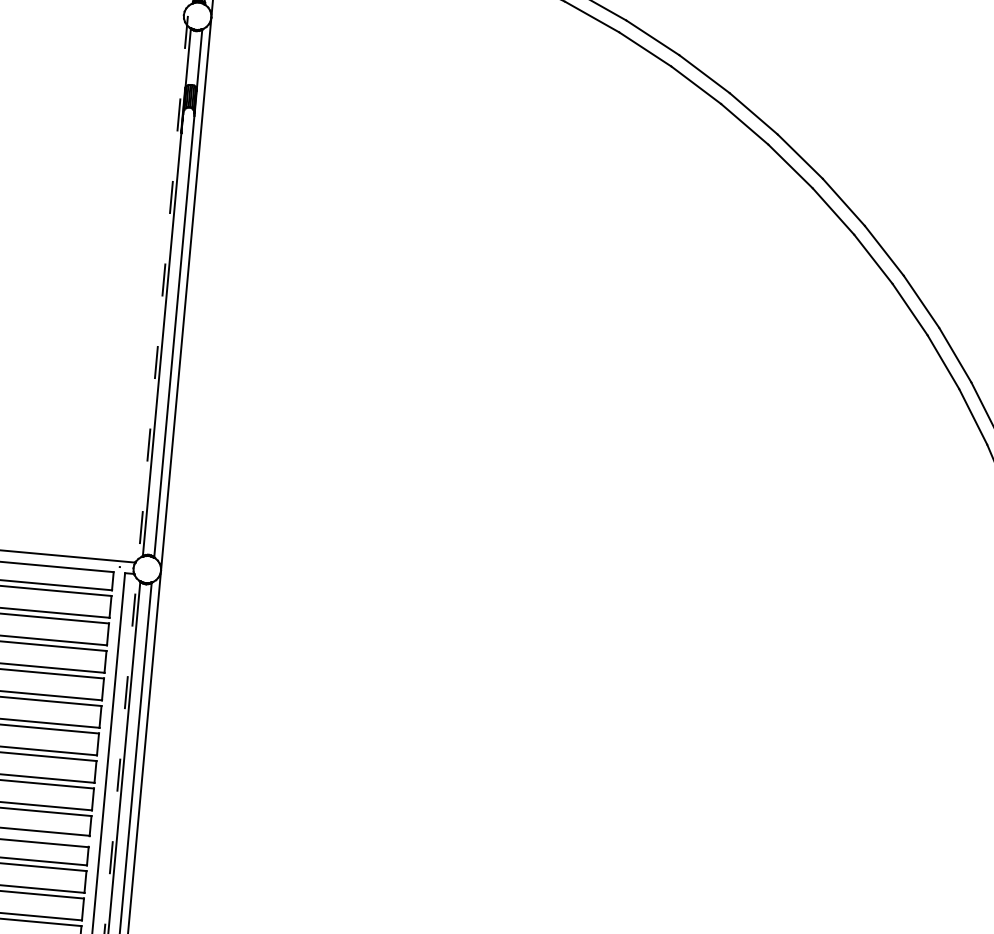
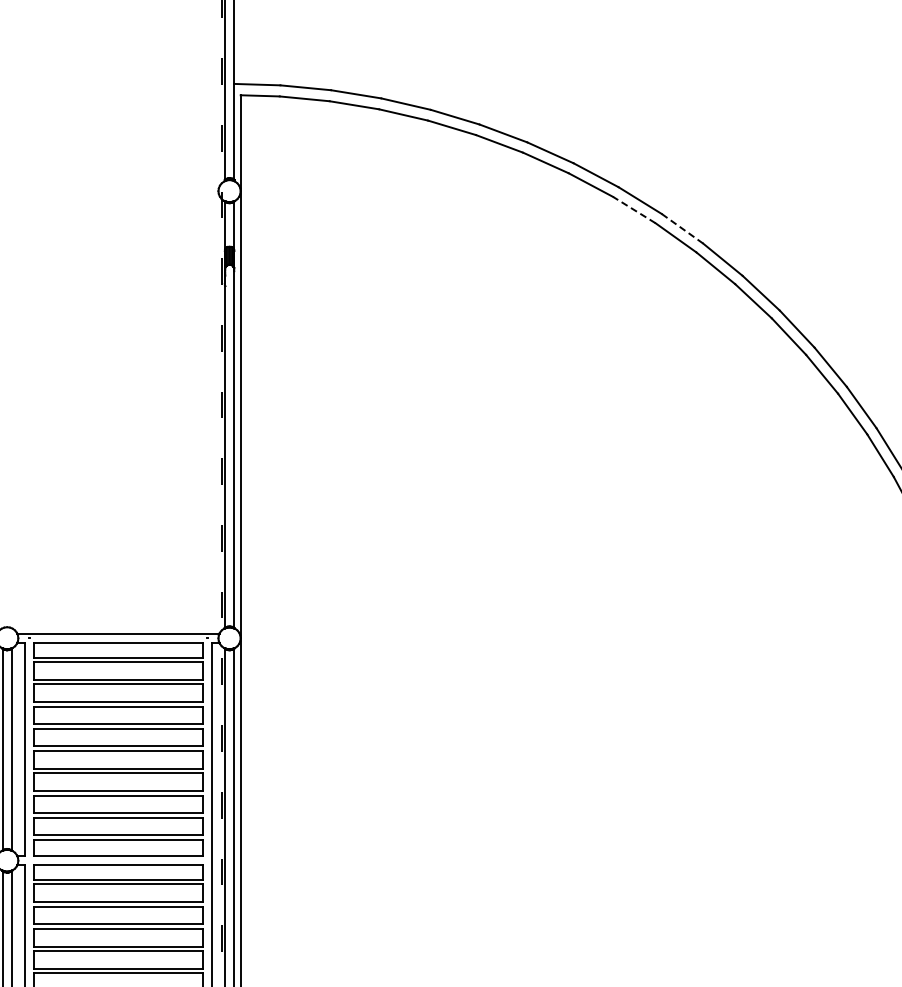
line: (695, 84) -> (633, 209), solid -> dashed
line: (753, 114) -> (682, 229), solid -> dashed

